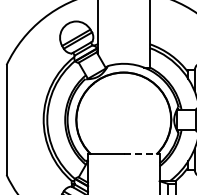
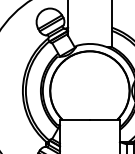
line: (141, 154) -> (104, 119), dashed -> solid

